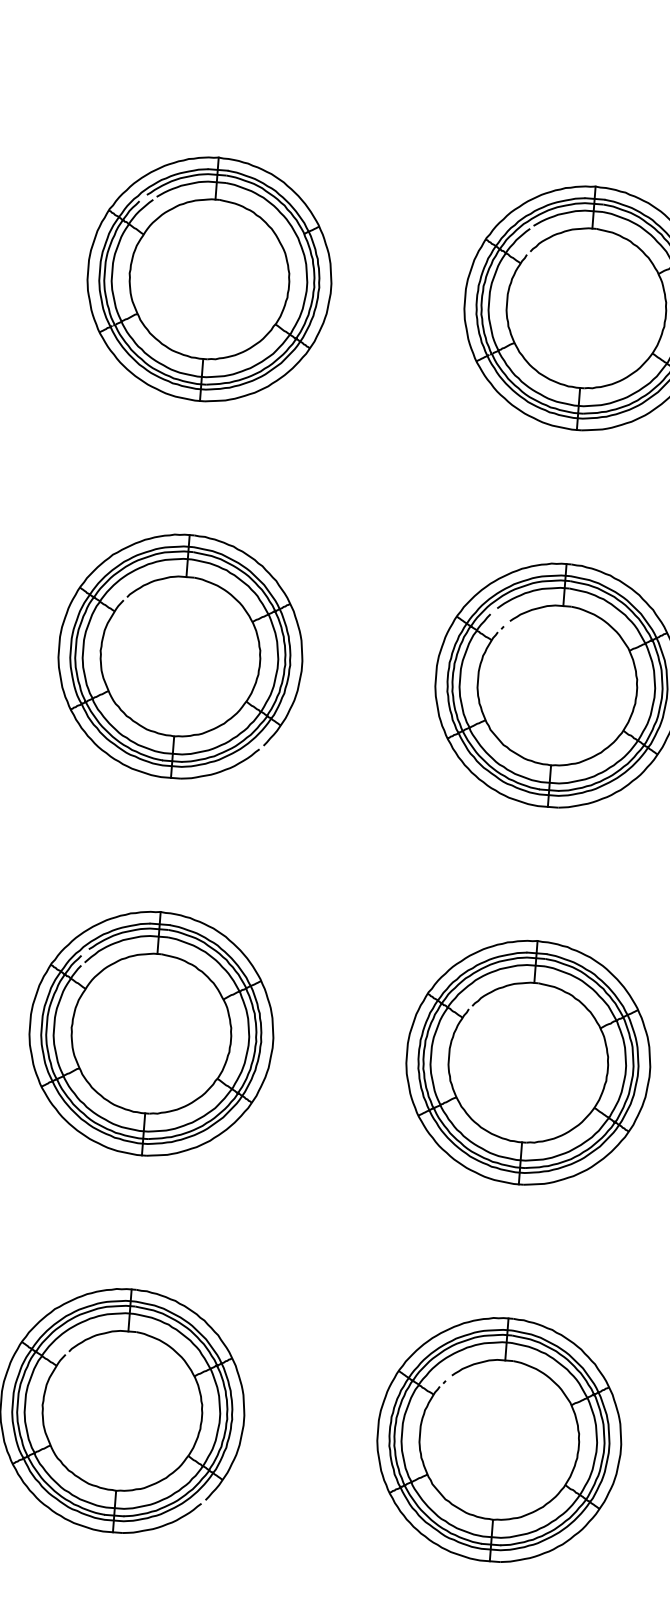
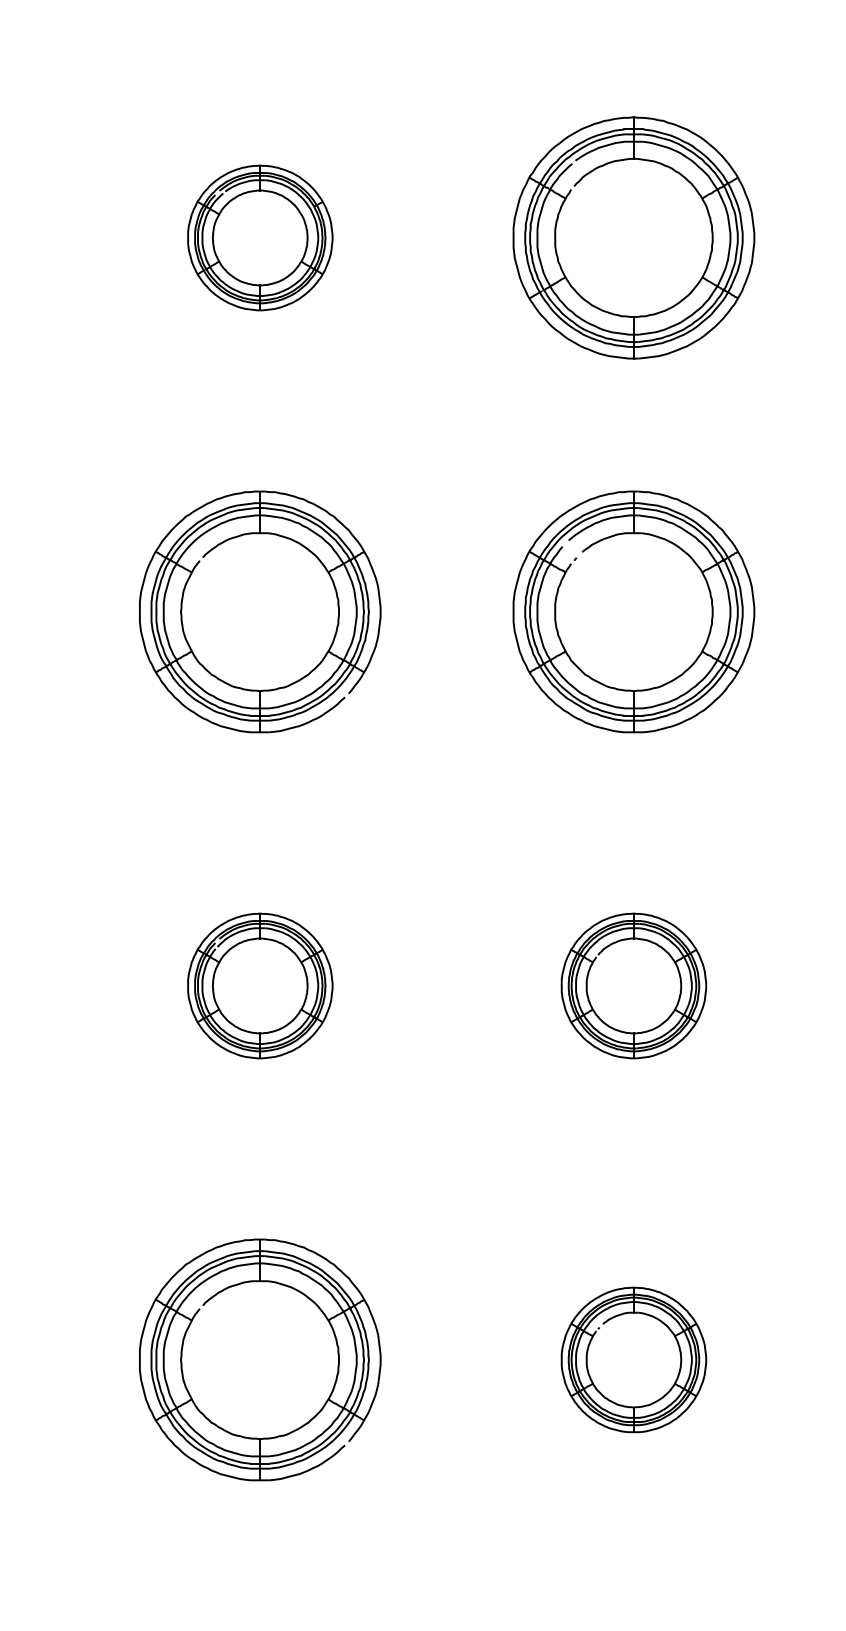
part: (209, 278) -> (260, 237), size x0.6
part: (151, 1033) -> (260, 985), size x0.6
part: (528, 1062) -> (633, 985), size x0.6
part: (499, 1439) -> (633, 1359), size x0.6

